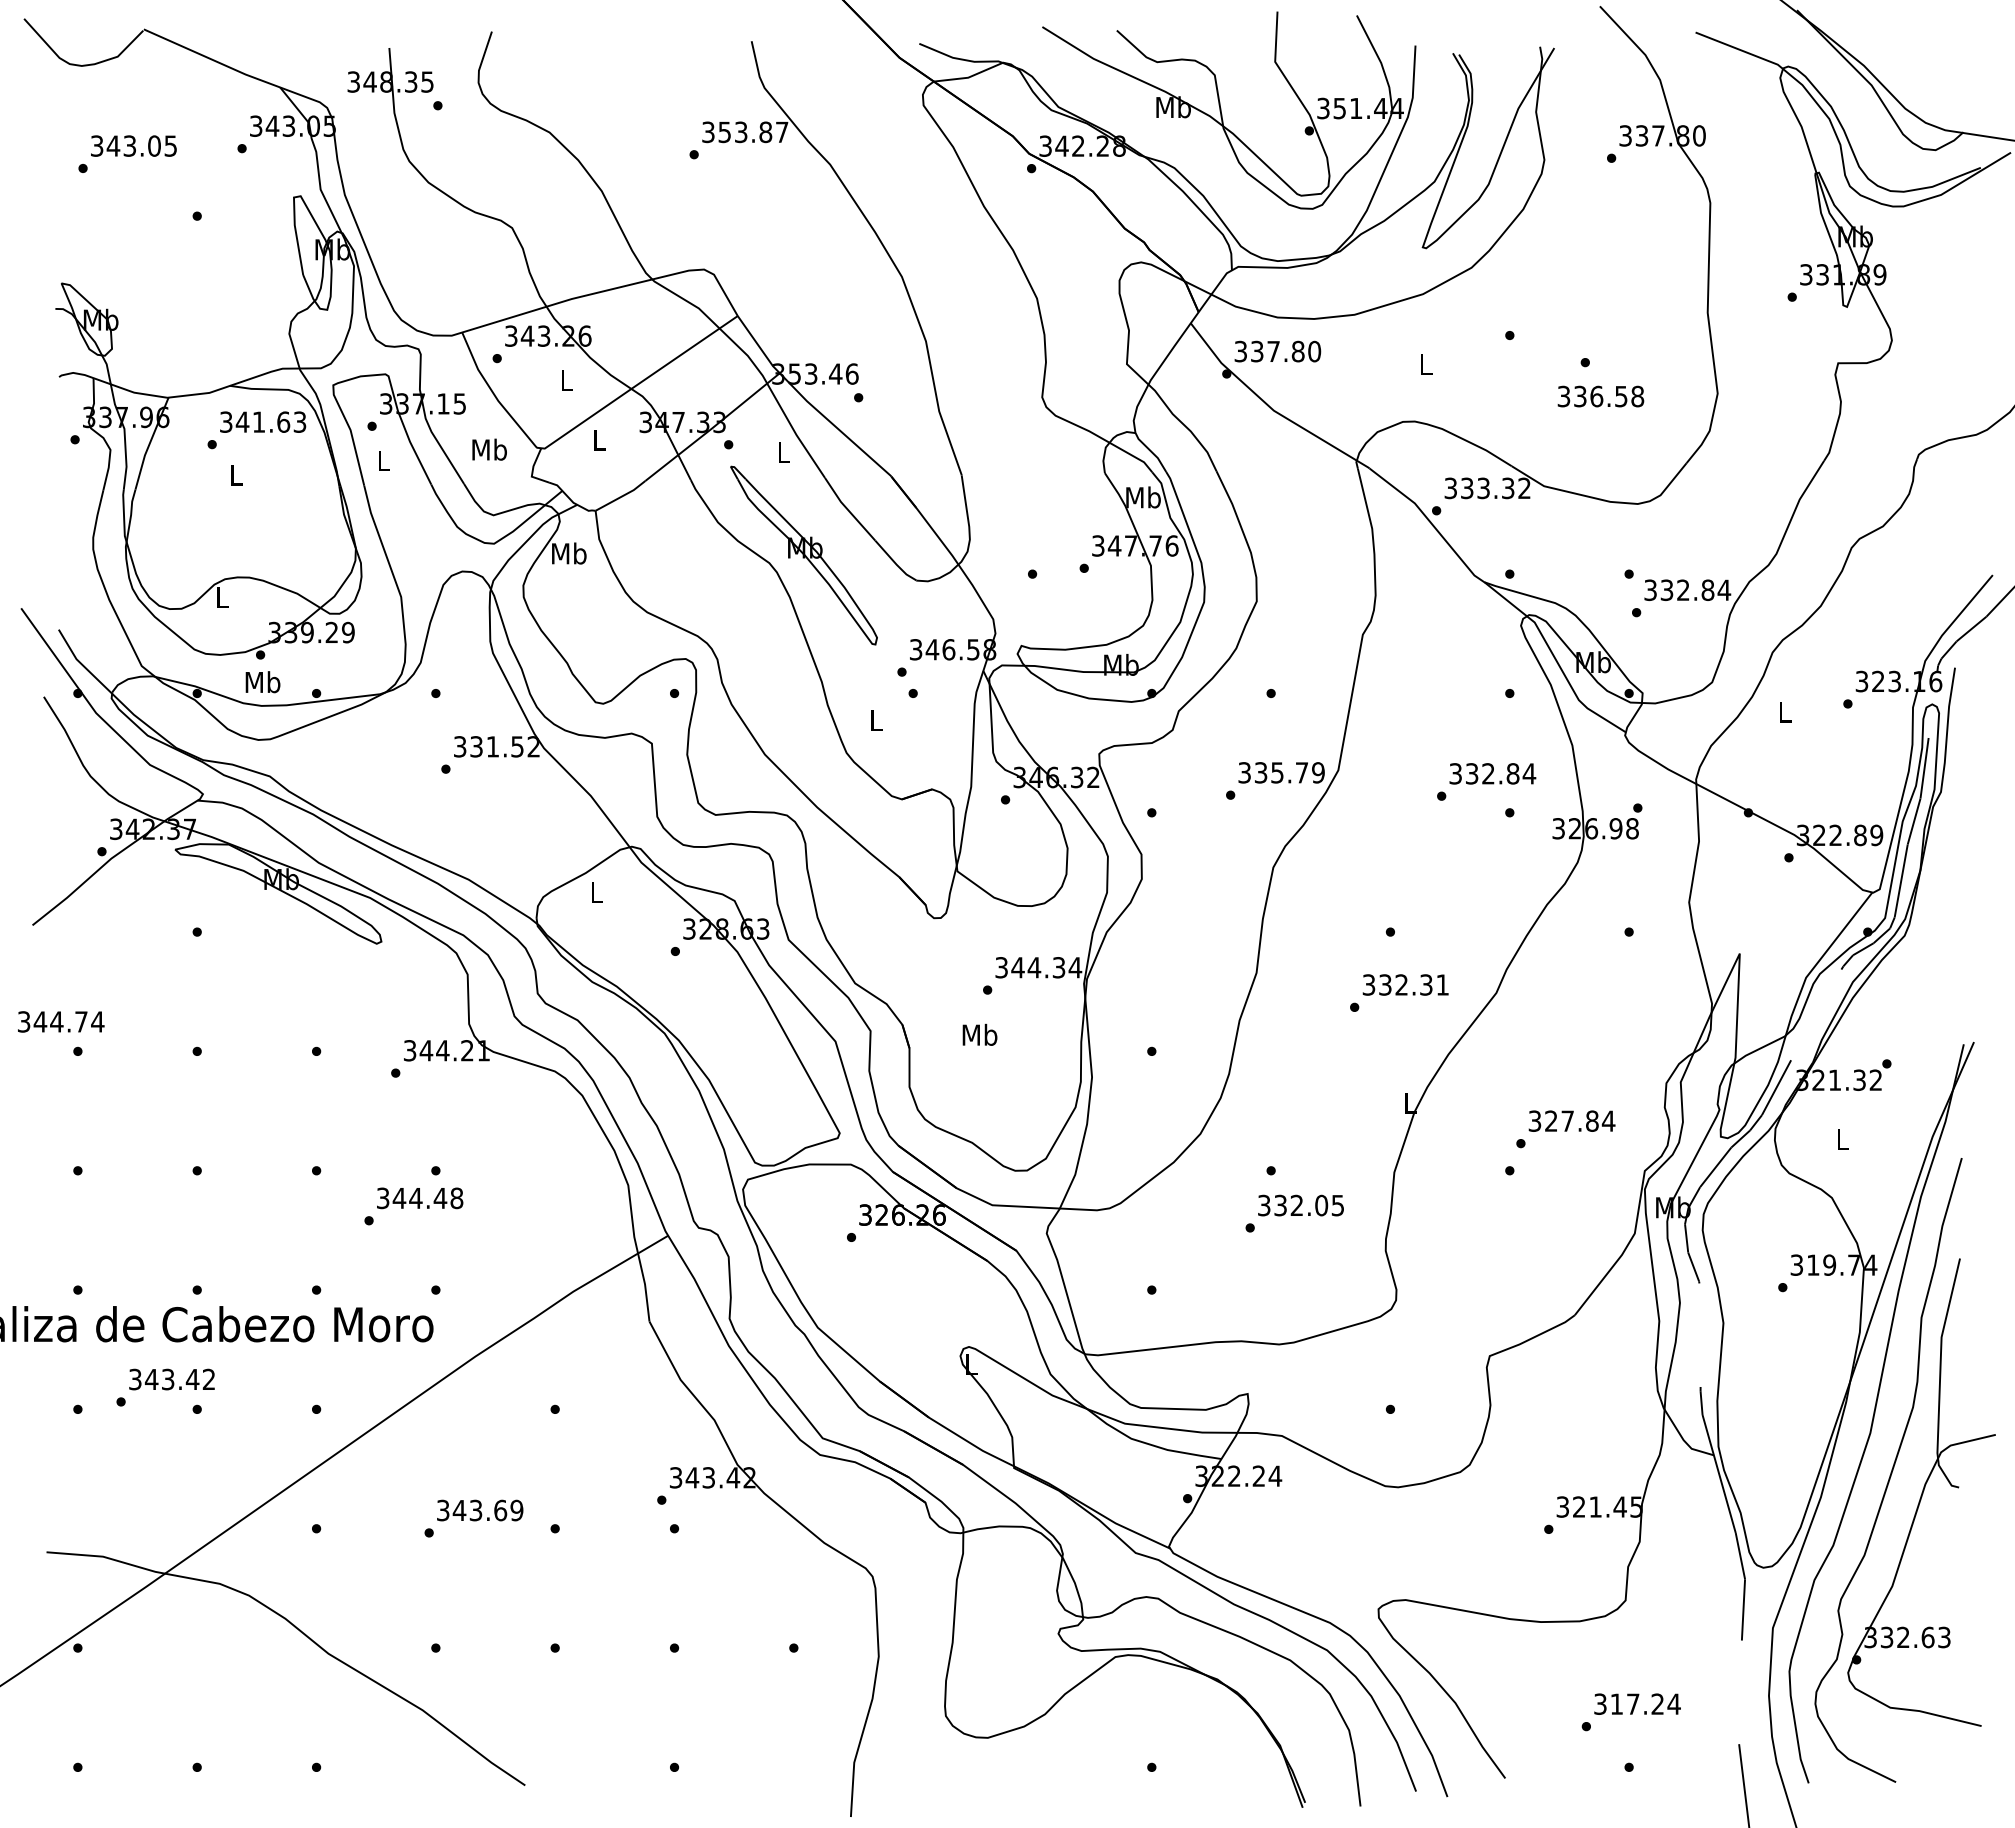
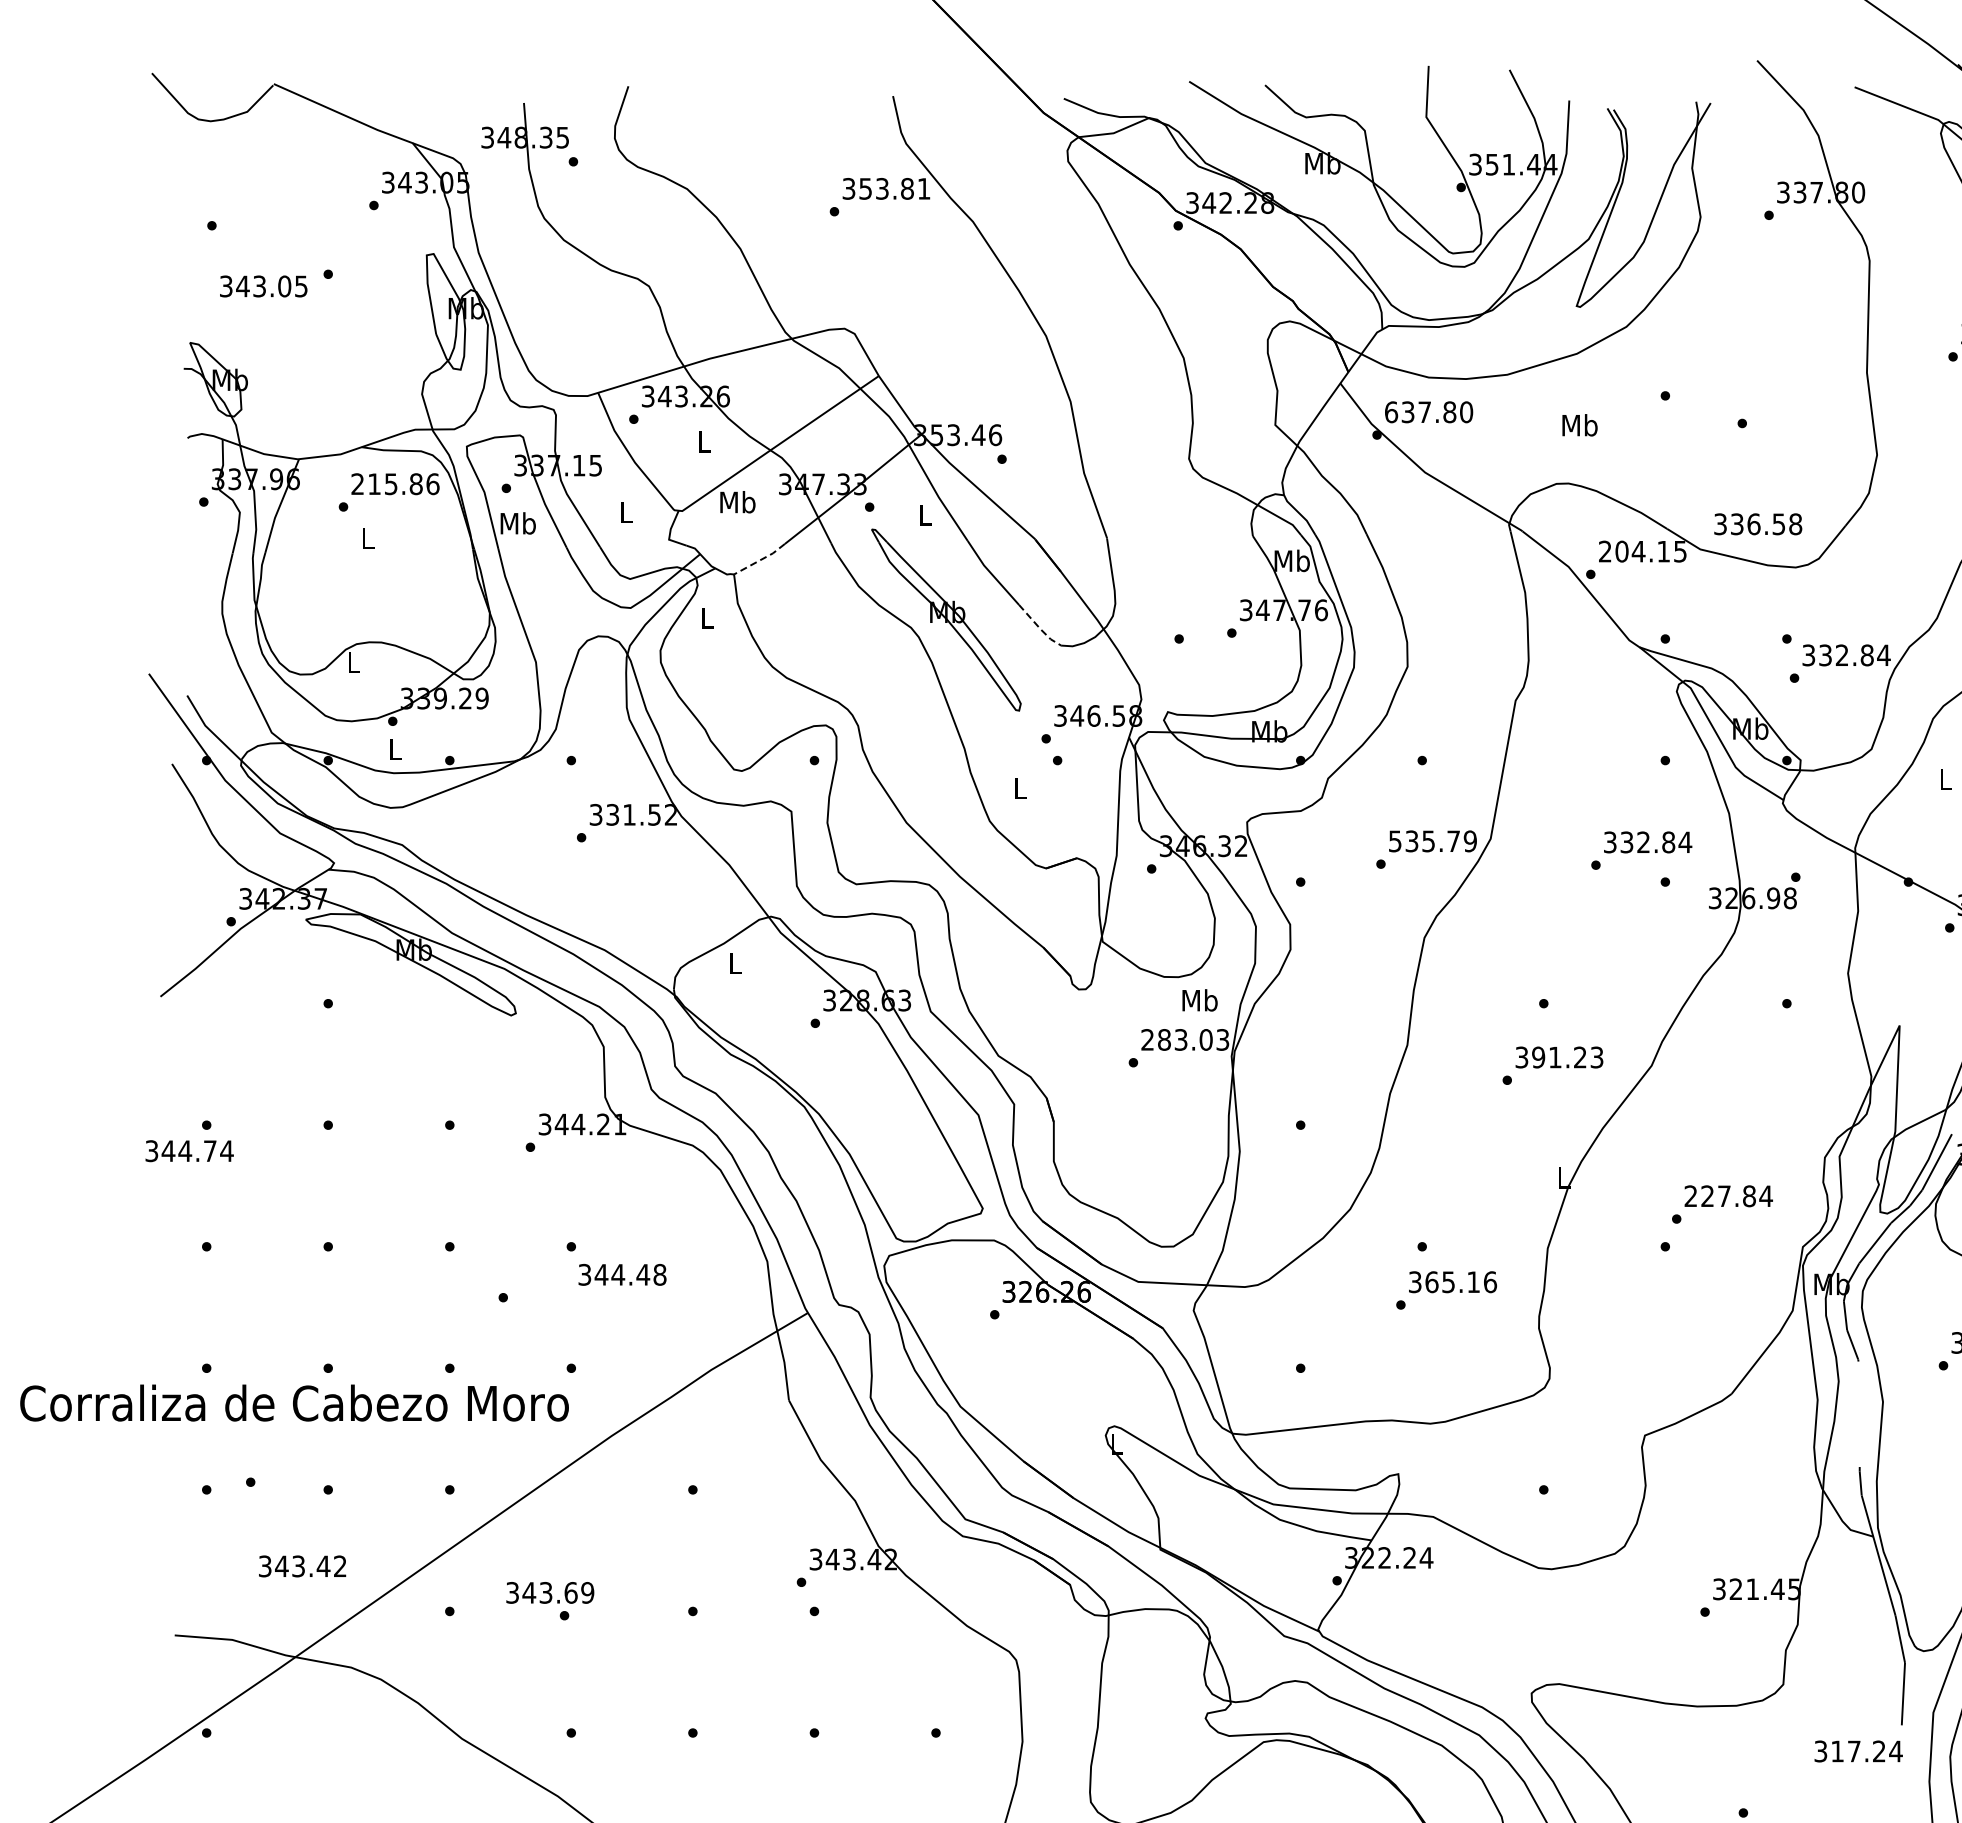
text: (782, 131) -> (924, 188), 353.87 -> 353.81
text: (133, 145) -> (263, 285), moved
text: (1240, 351) -> (1391, 412), 337.80 -> 637.80
text: (1425, 364) -> (1579, 425), L -> Mb
text: (1600, 396) -> (1757, 524), moved
text: (263, 421) -> (395, 483), 341.63 -> 215.86
text: (599, 439) -> (738, 501), L -> Mb
text: (489, 449) -> (625, 512), Mb -> L
text: (383, 460) -> (518, 523), L -> Mb
text: (1487, 488) -> (1642, 551), 333.32 -> 204.15
line: (621, 496) -> (760, 559), solid -> dashed
text: (569, 553) -> (707, 617), Mb -> L
line: (895, 563) -> (1039, 628), solid -> dashed
text: (262, 682) -> (394, 749), Mb -> L
text: (1244, 772) -> (1395, 841), 335.79 -> 535.79
text: (1038, 967) -> (1185, 1039), 344.34 -> 283.03
text: (1413, 984) -> (1567, 1057), 332.31 -> 391.23
text: (61, 1021) -> (189, 1150), moved
text: (979, 1034) -> (1199, 999), moved
text: (1534, 1120) -> (1690, 1195), 327.84 -> 227.84
text: (420, 1198) -> (622, 1275), moved
text: (1309, 1205) -> (1461, 1282), 332.05 -> 365.16
text: (171, 1379) -> (302, 1566), moved
text: (480, 1510) -> (550, 1592), moved
text: (1637, 1703) -> (1858, 1750), moved

